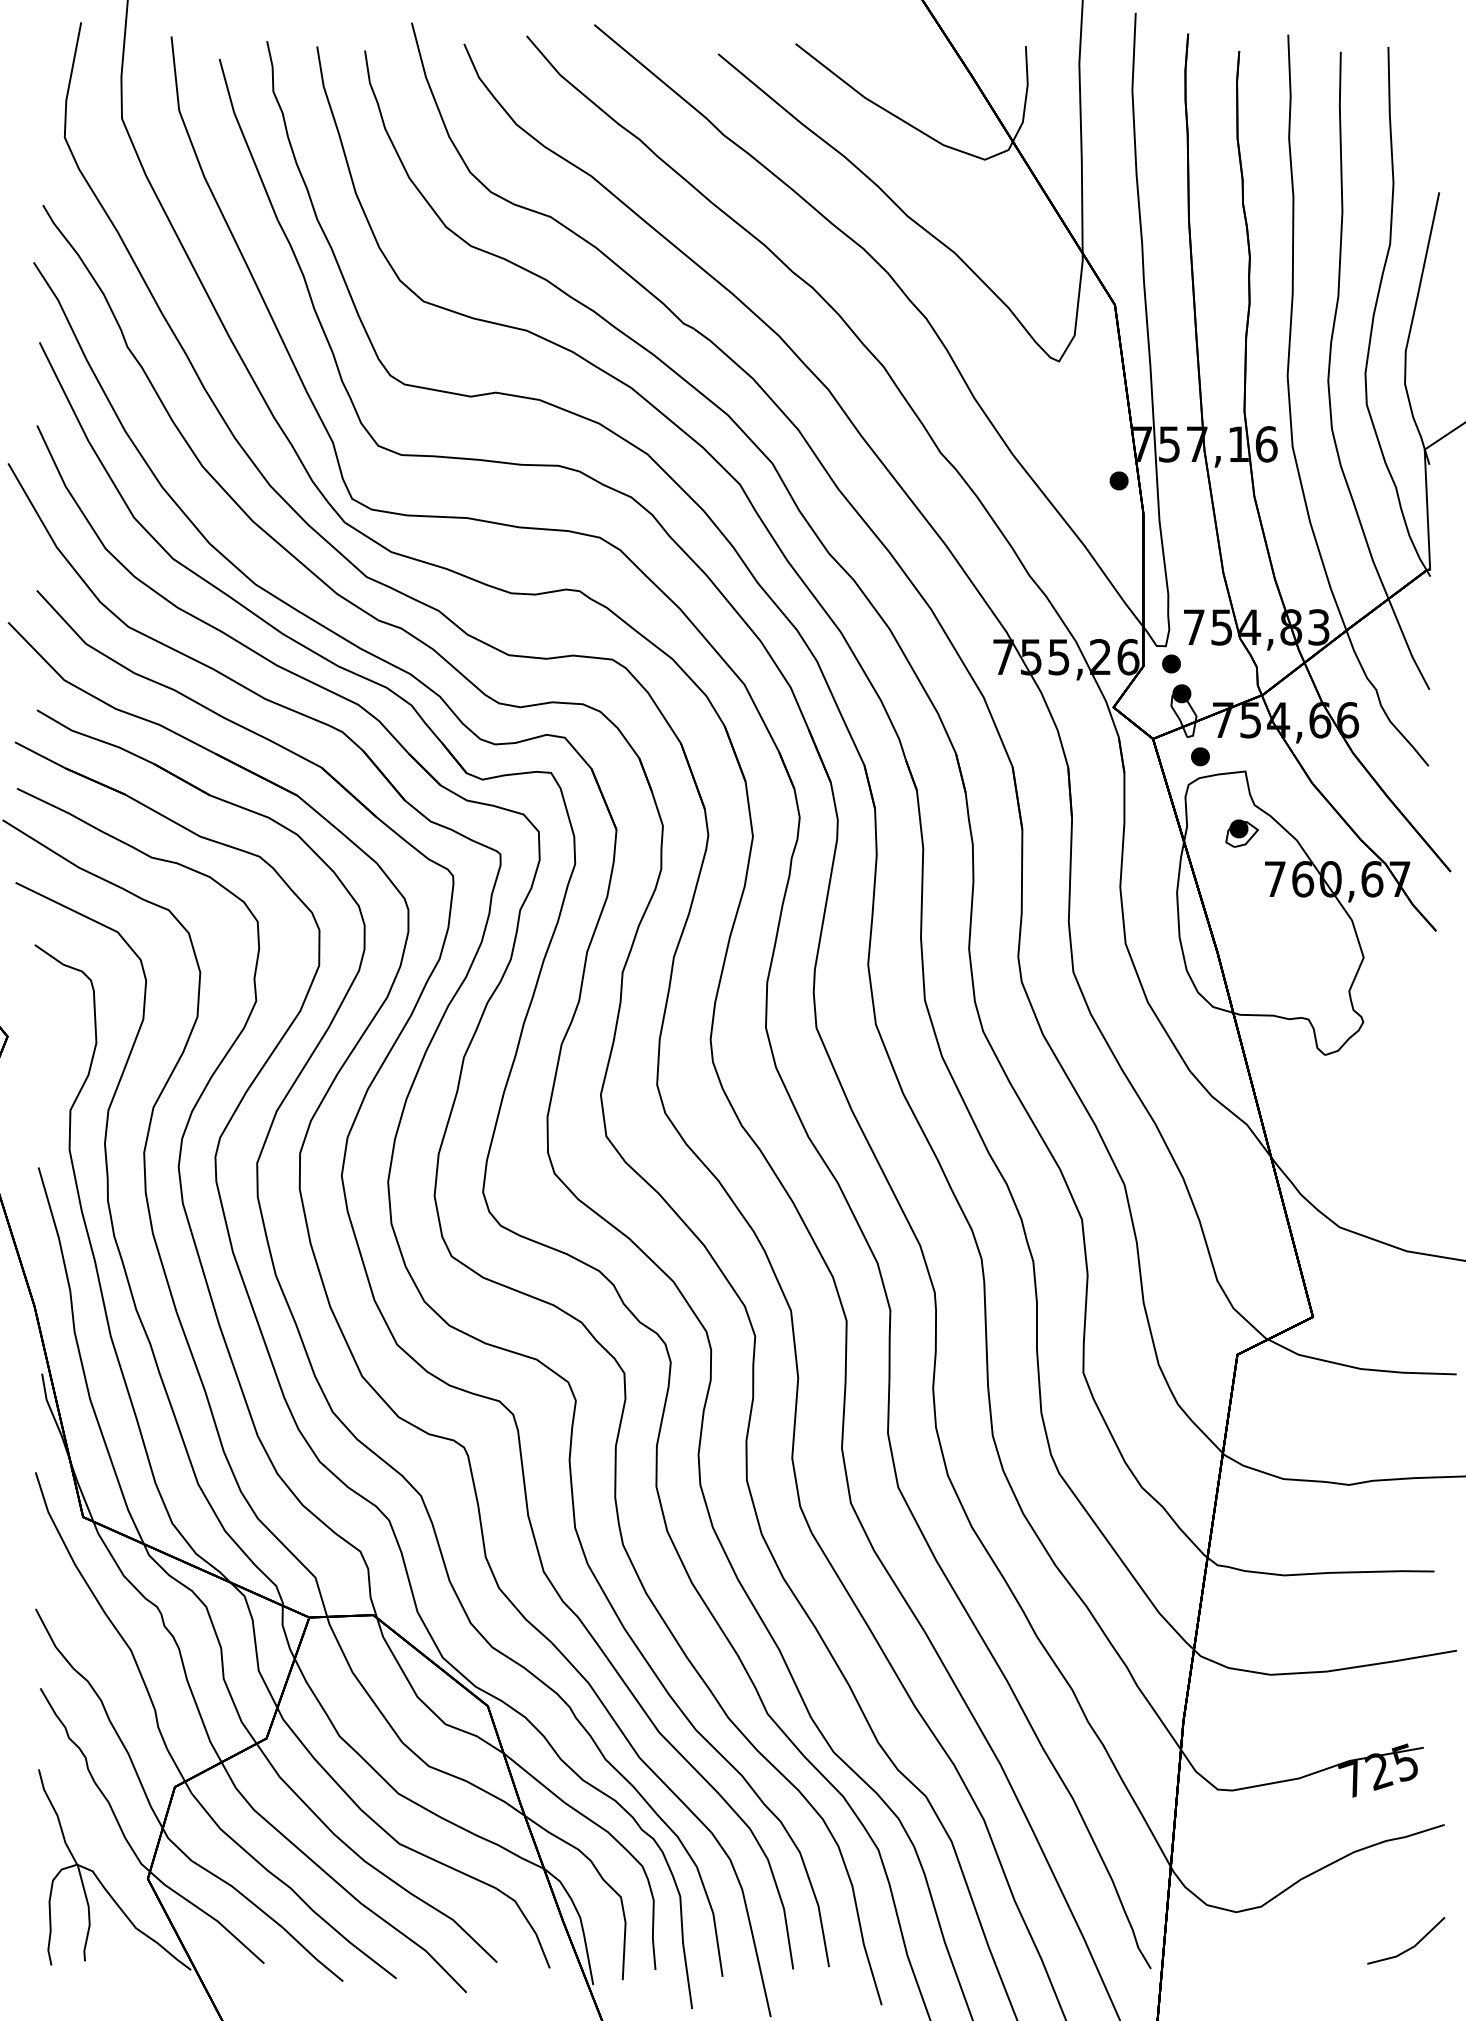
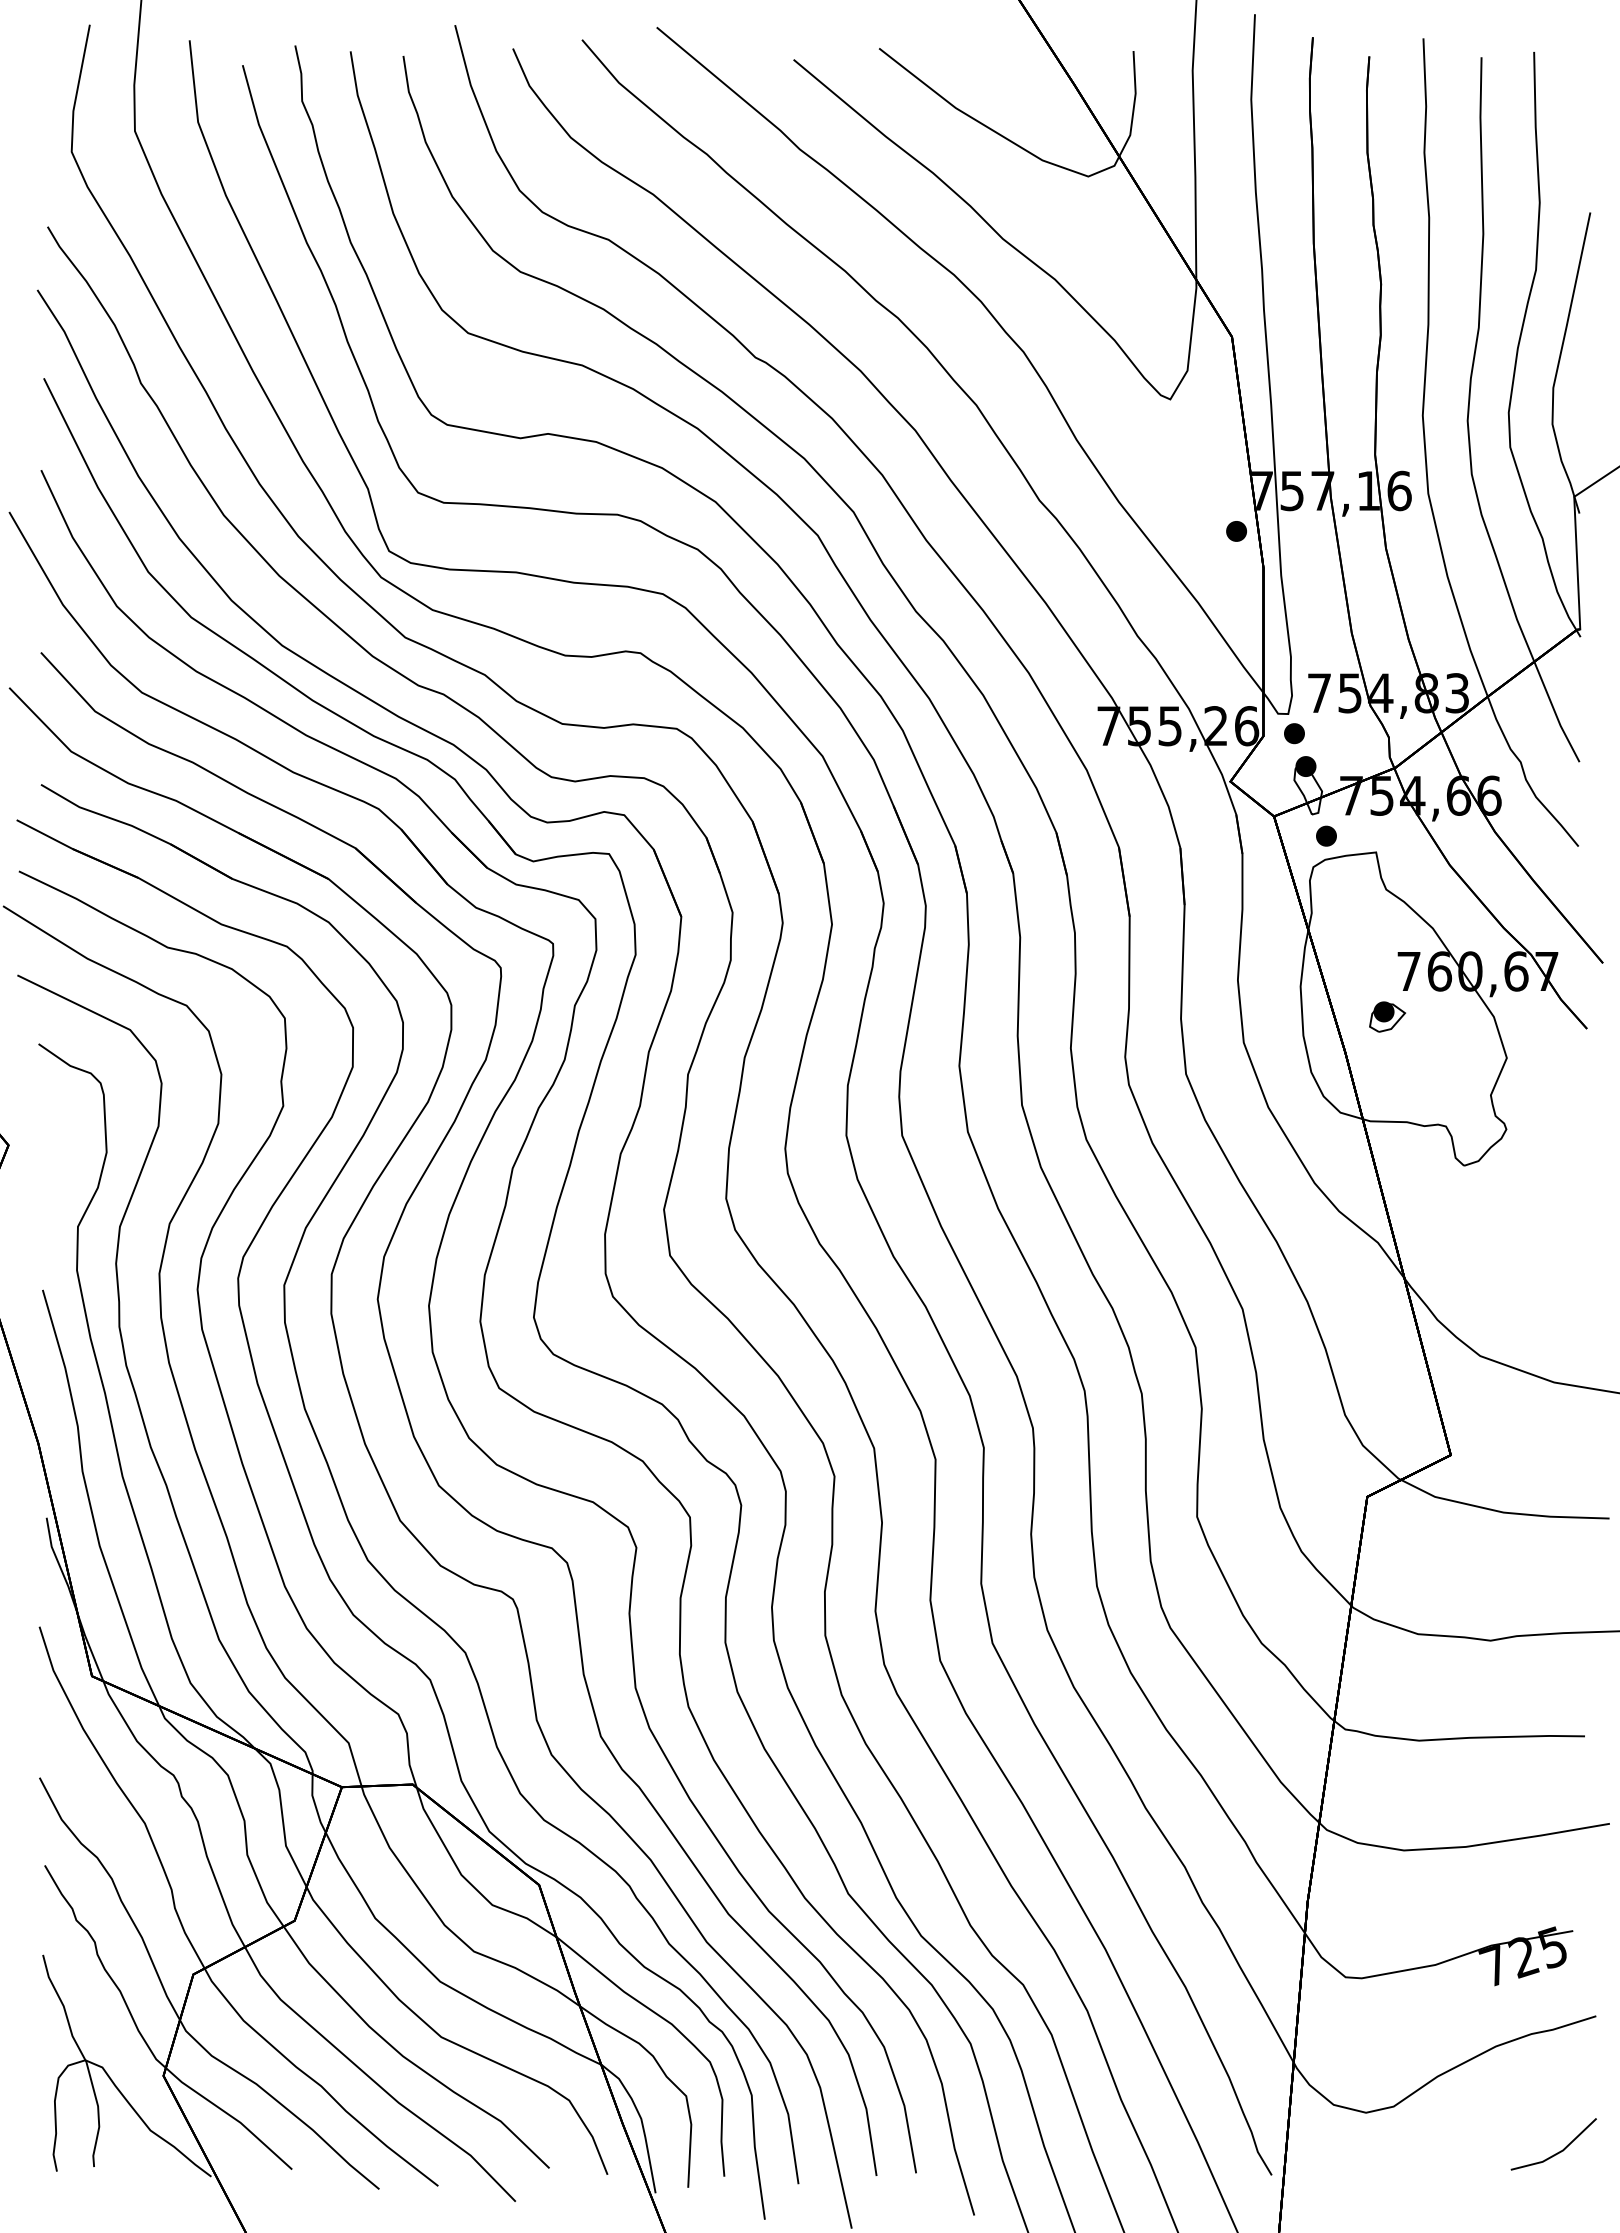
part: (1242, 833) -> (1387, 1016), moved

